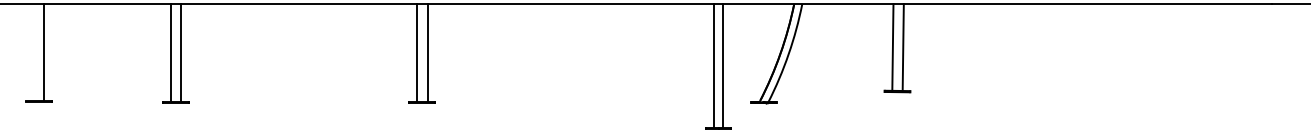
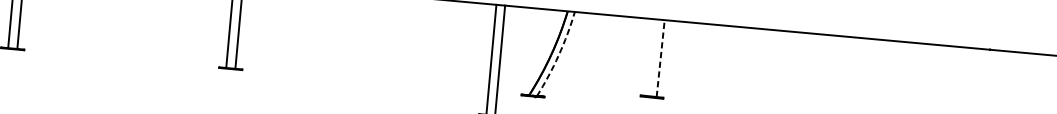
line: (903, 46) -> (660, 57), solid -> dashed
line: (892, 47) -> (651, 57), removed
arc: (788, 54) -> (558, 55), solid -> dashed

